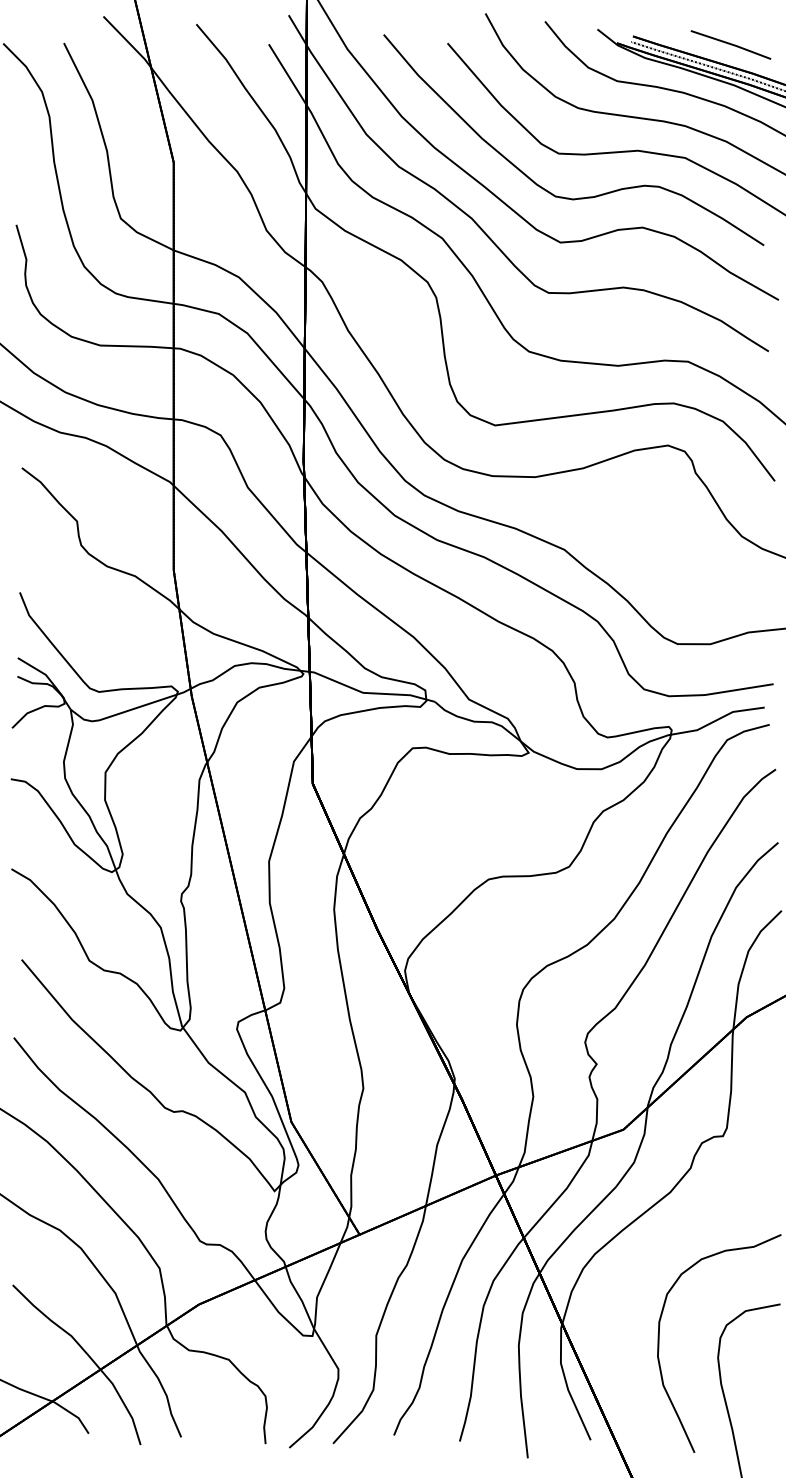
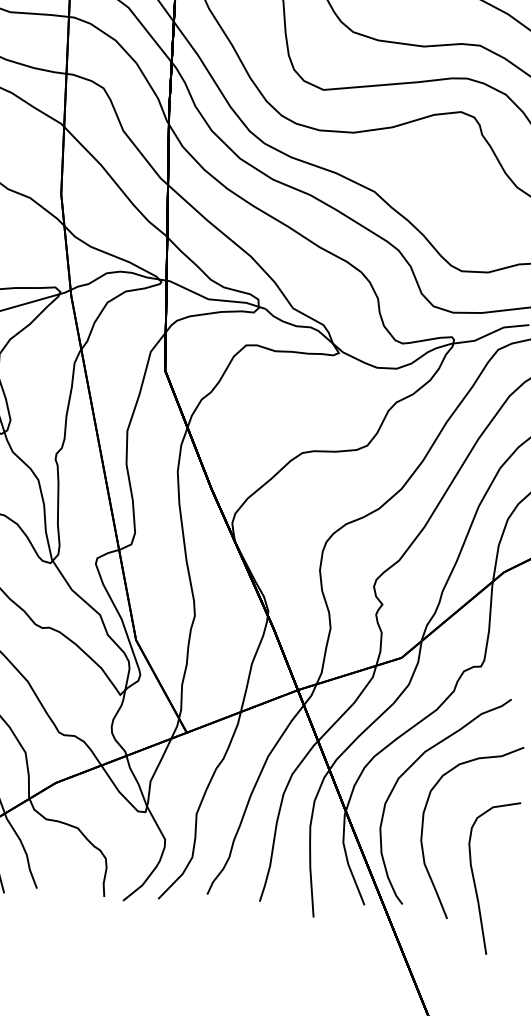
curve: (641, 1265) -> (411, 767), added

